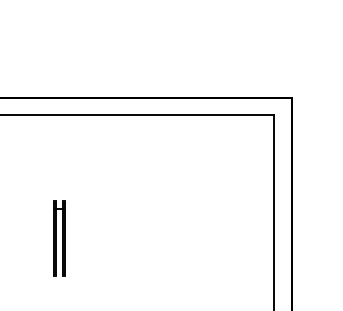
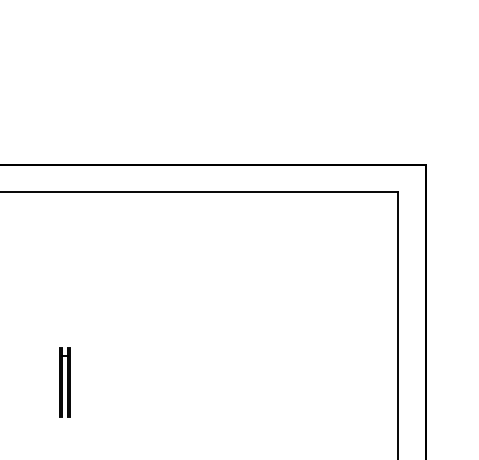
part: (59, 238) -> (64, 382), size x0.6

